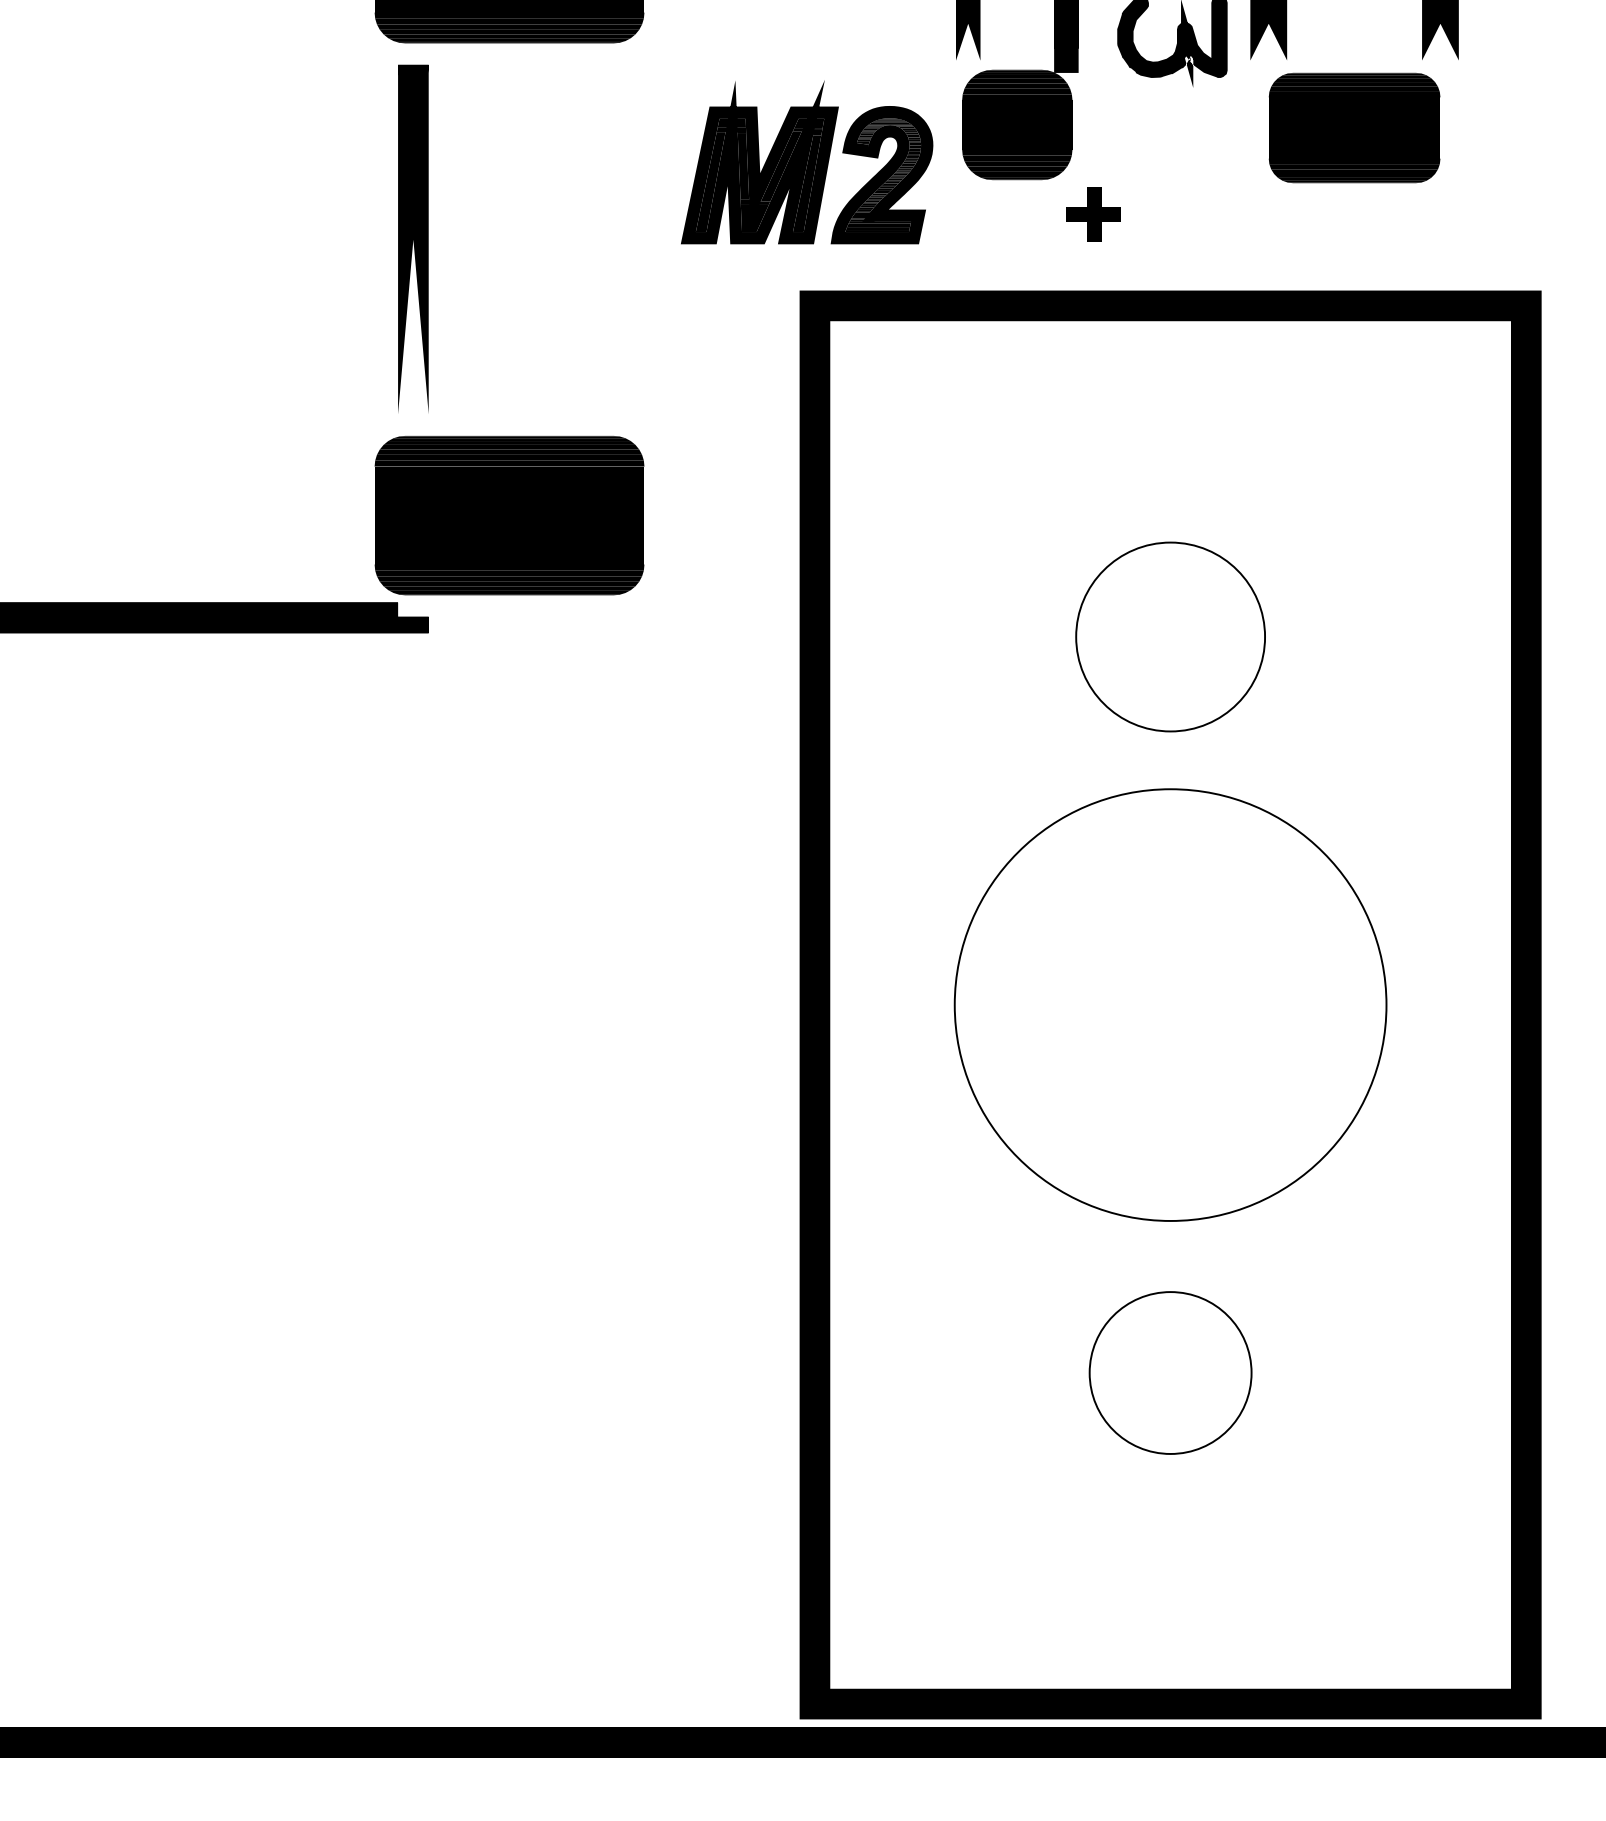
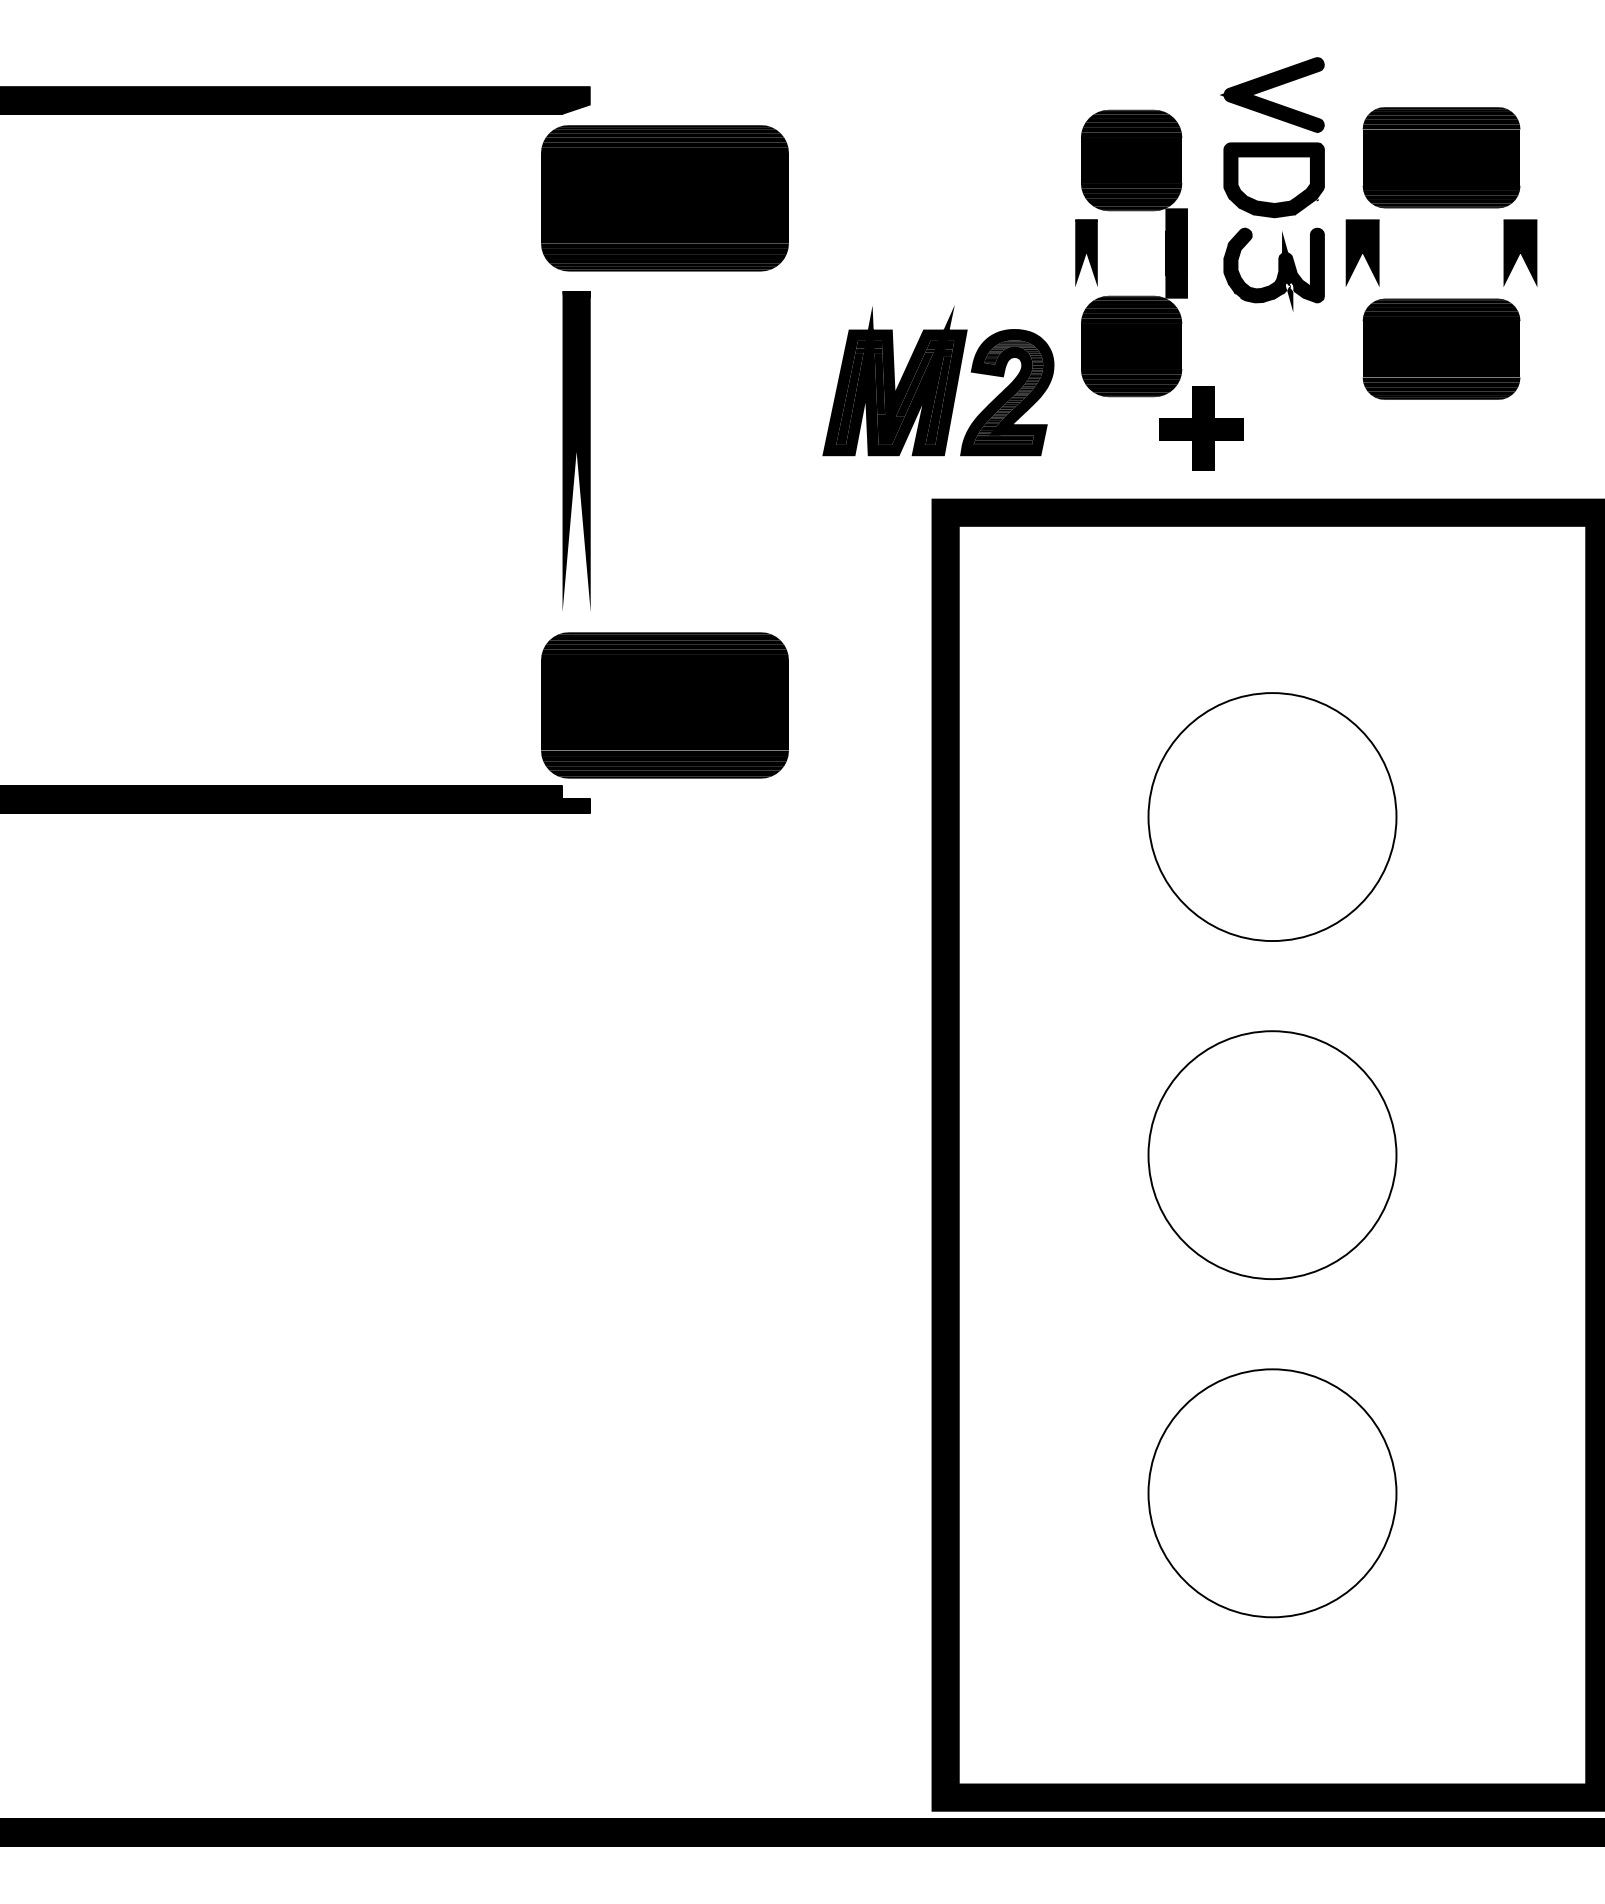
part: (1093, 214) -> (1201, 428), size x1.67
part: (1170, 636) -> (1272, 816), size x1.43
part: (1170, 1004) -> (1272, 1154), size x0.62
part: (1170, 1373) -> (1272, 1493), size x1.67

